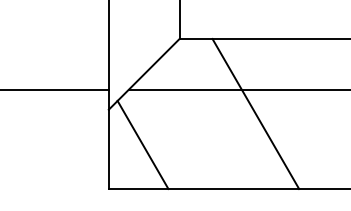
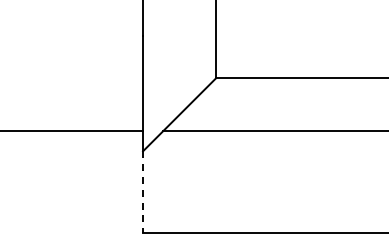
line: (255, 113) -> (294, 155), removed
line: (143, 144) -> (178, 187), removed
line: (109, 149) -> (143, 192), solid -> dashed

